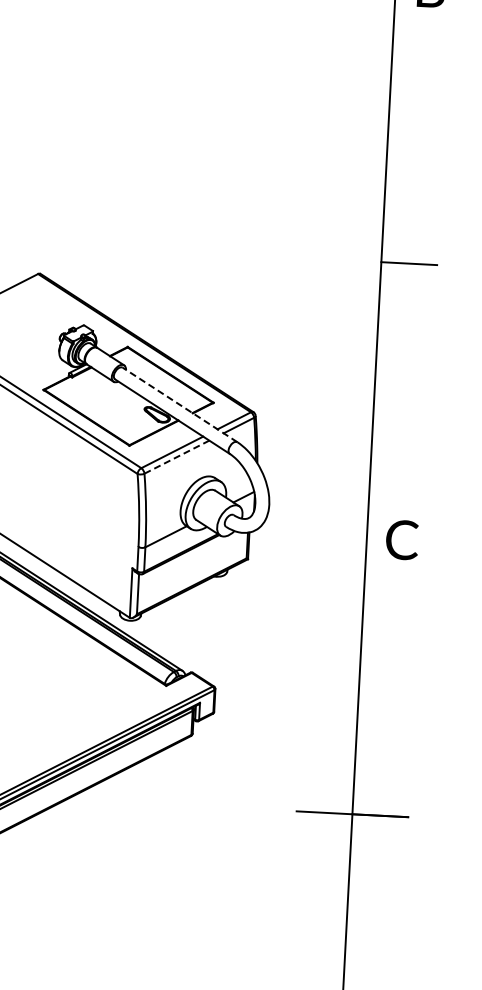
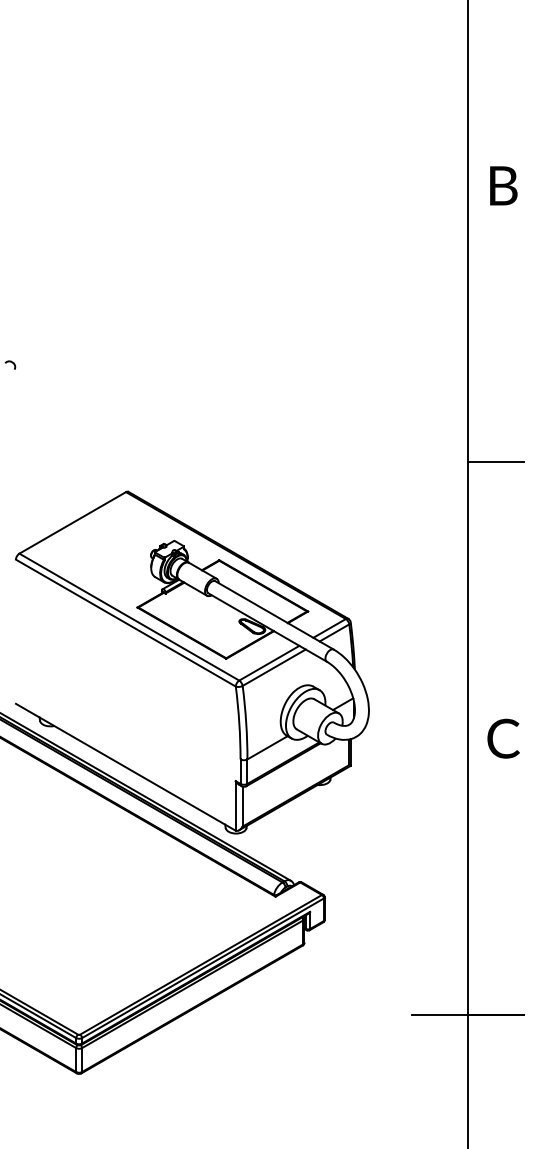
line: (179, 405) -> (274, 615), dashed -> solid
line: (177, 456) -> (274, 667), dashed -> solid

